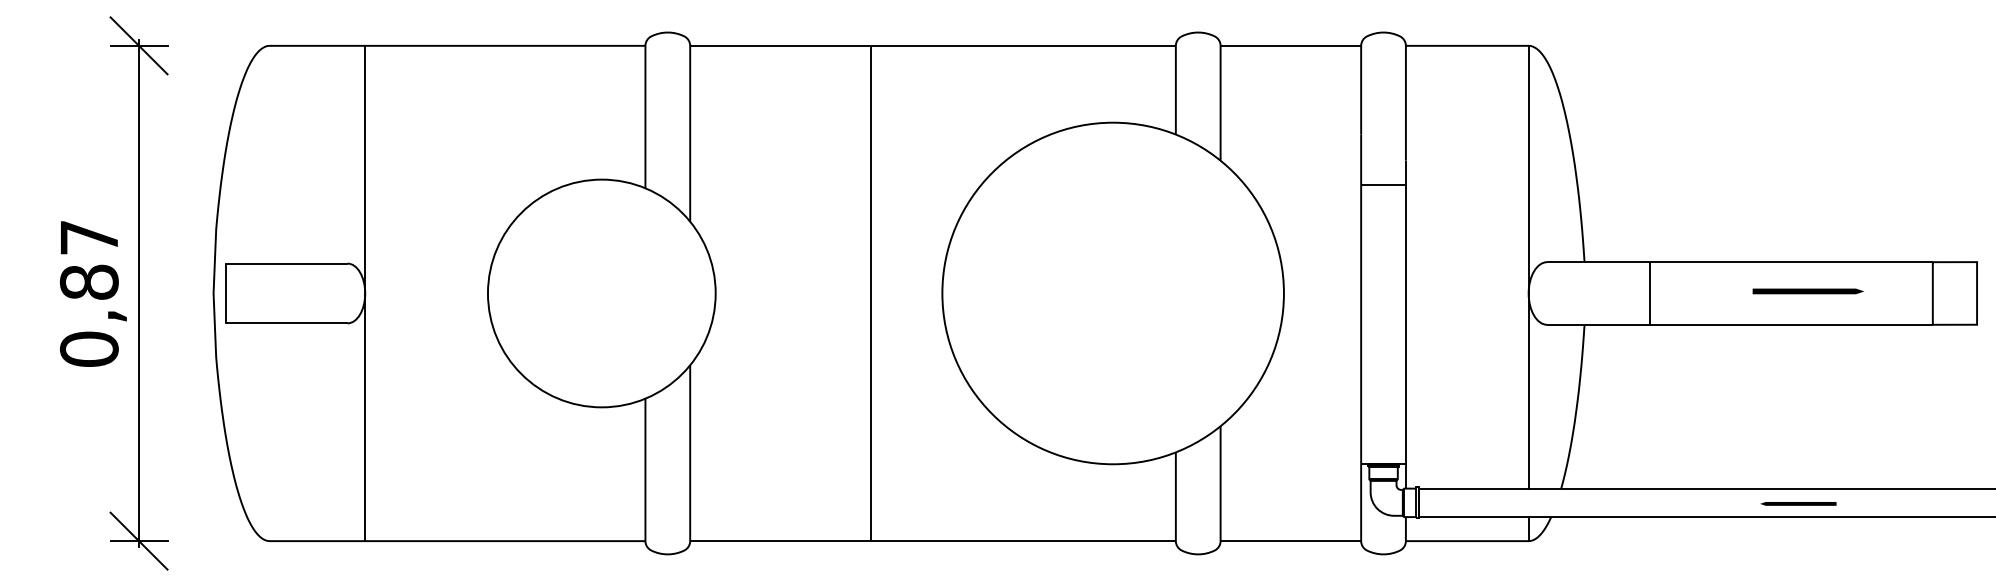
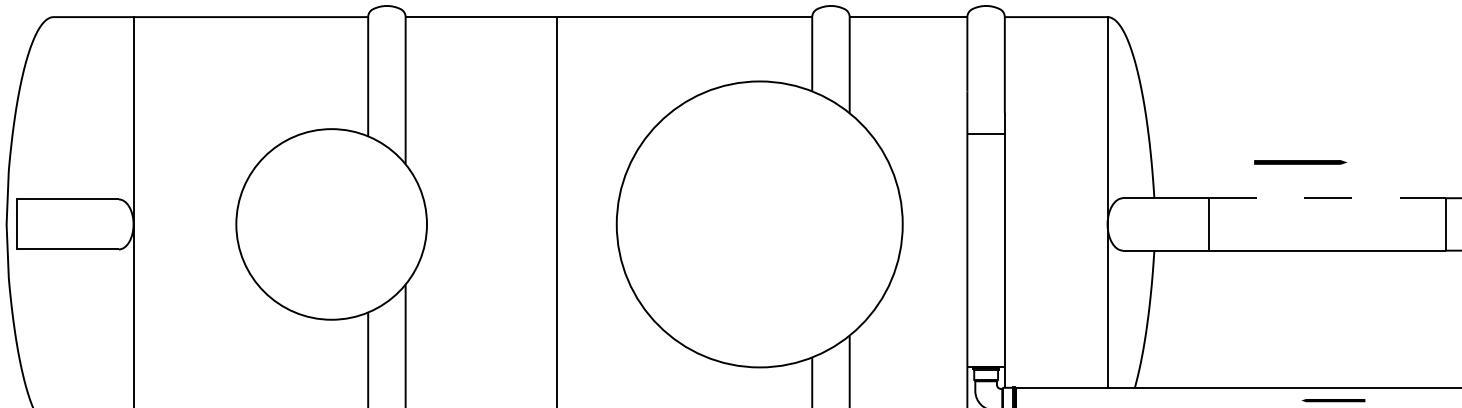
line: (1791, 262) -> (1327, 198), solid -> dashed
line: (1807, 291) -> (1300, 162), moved

